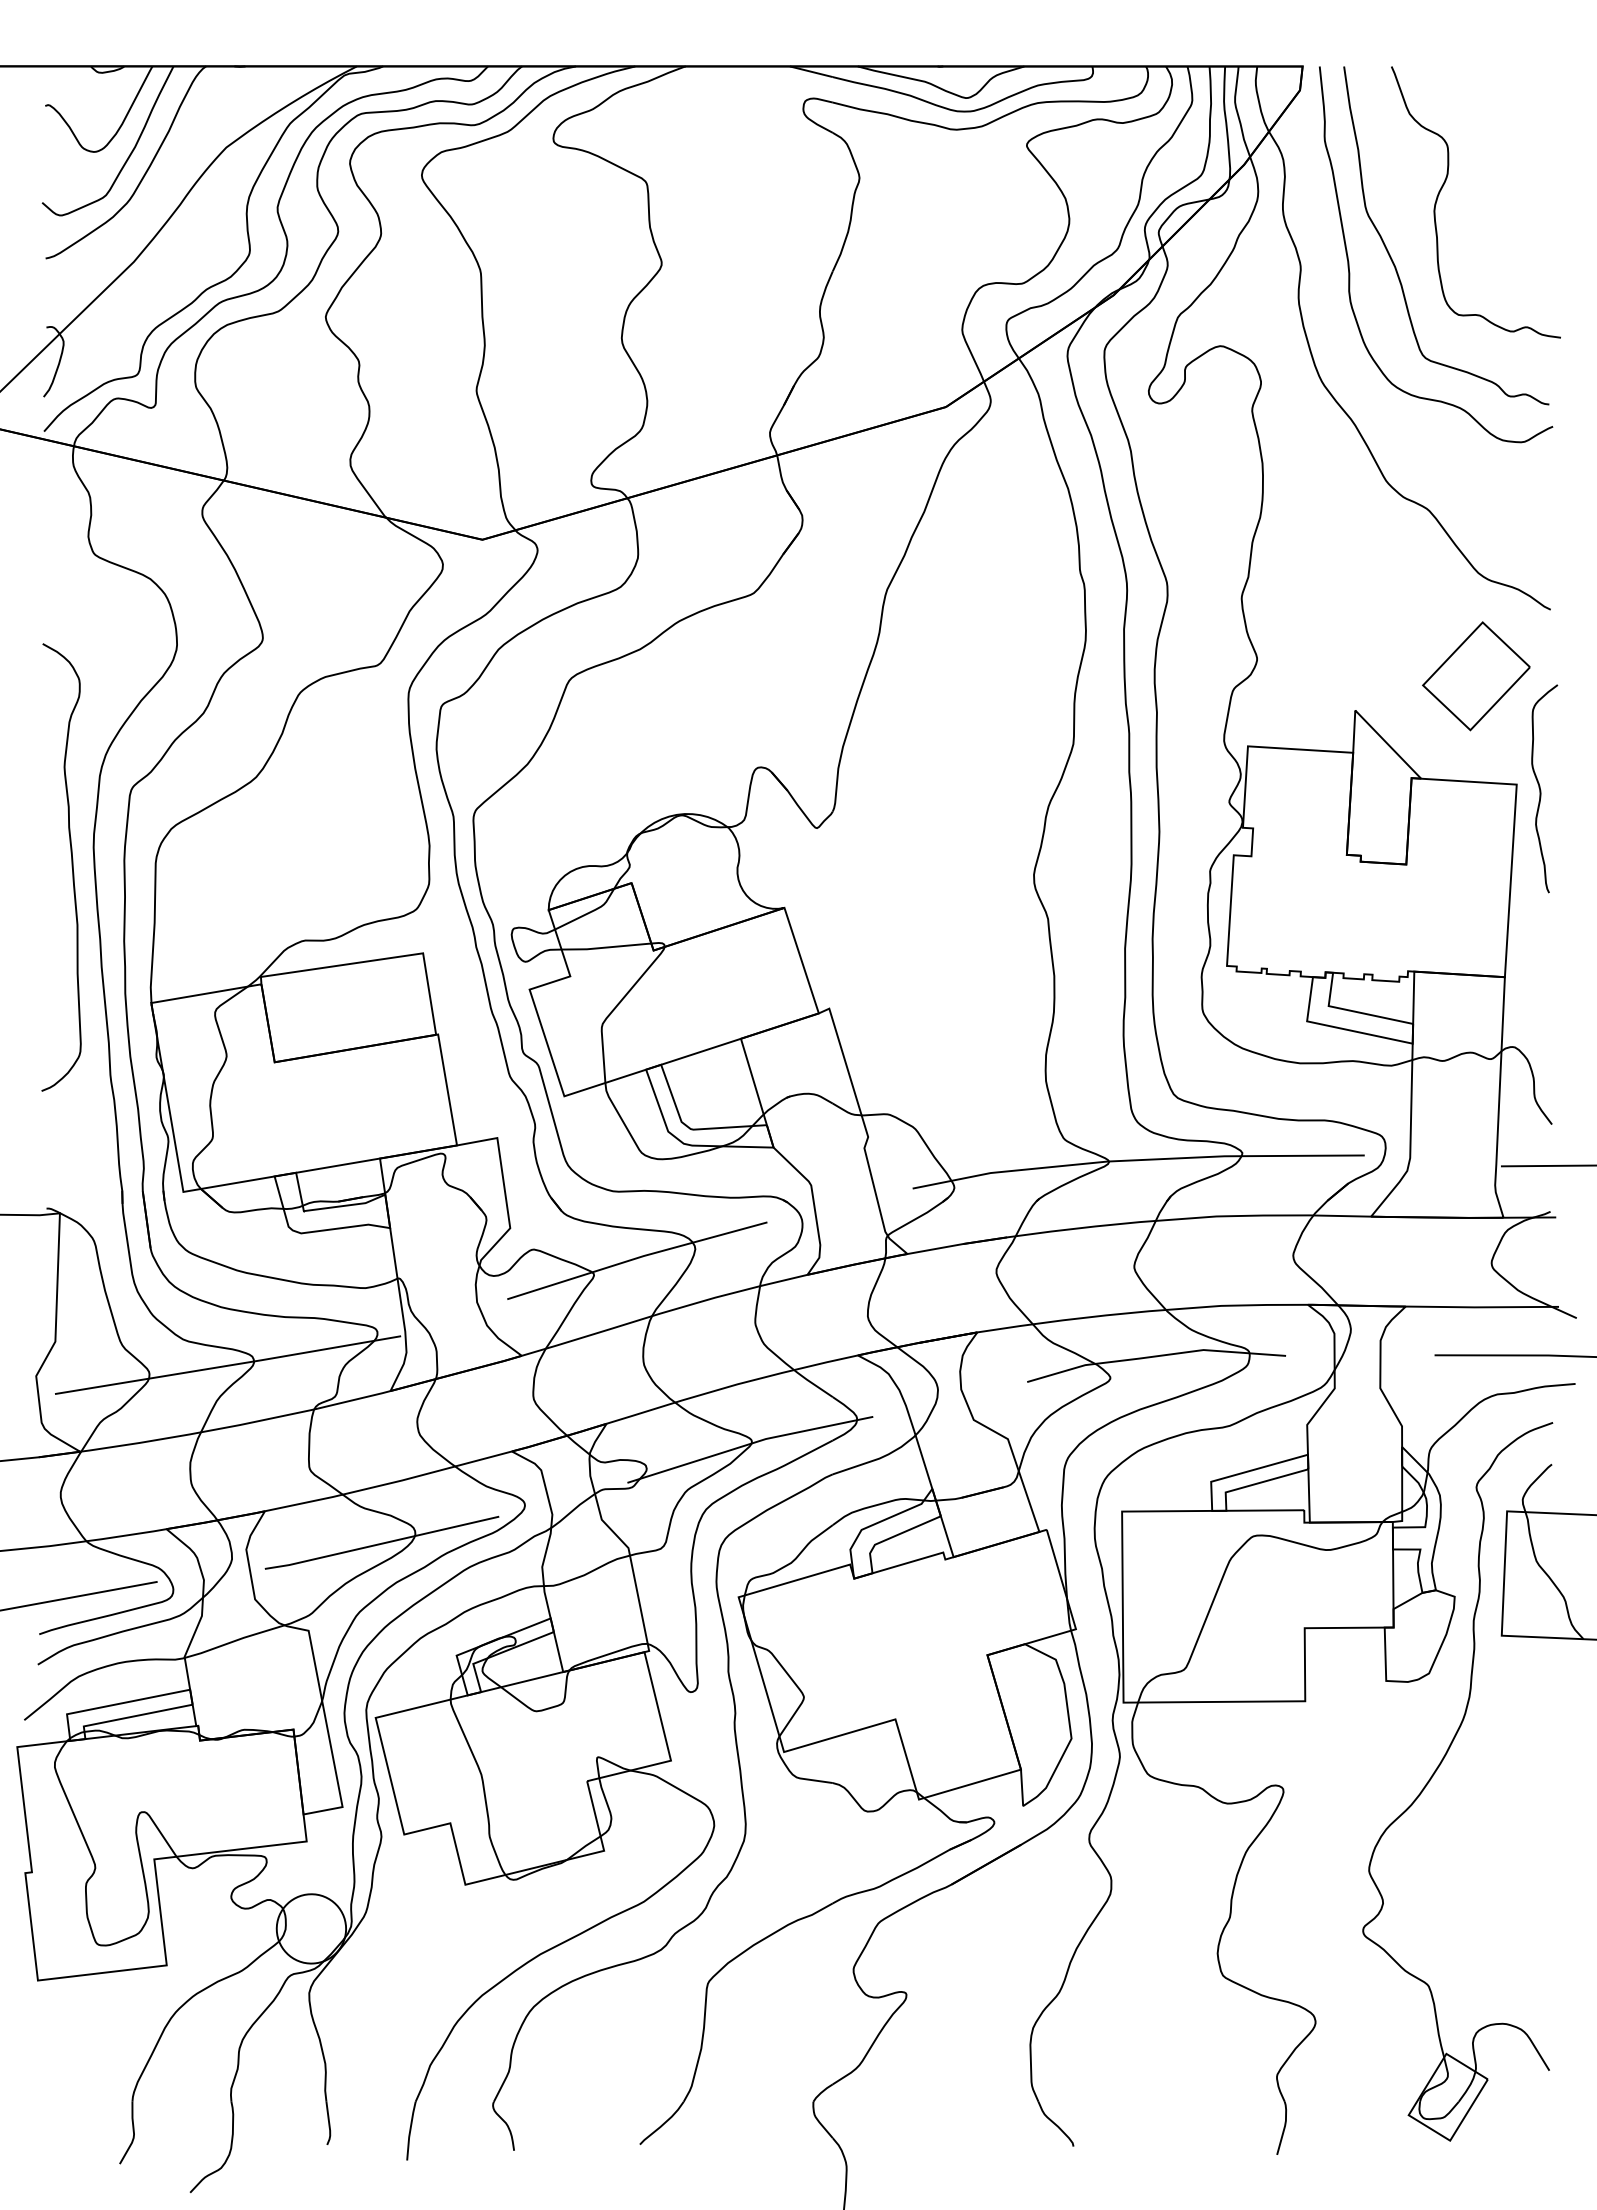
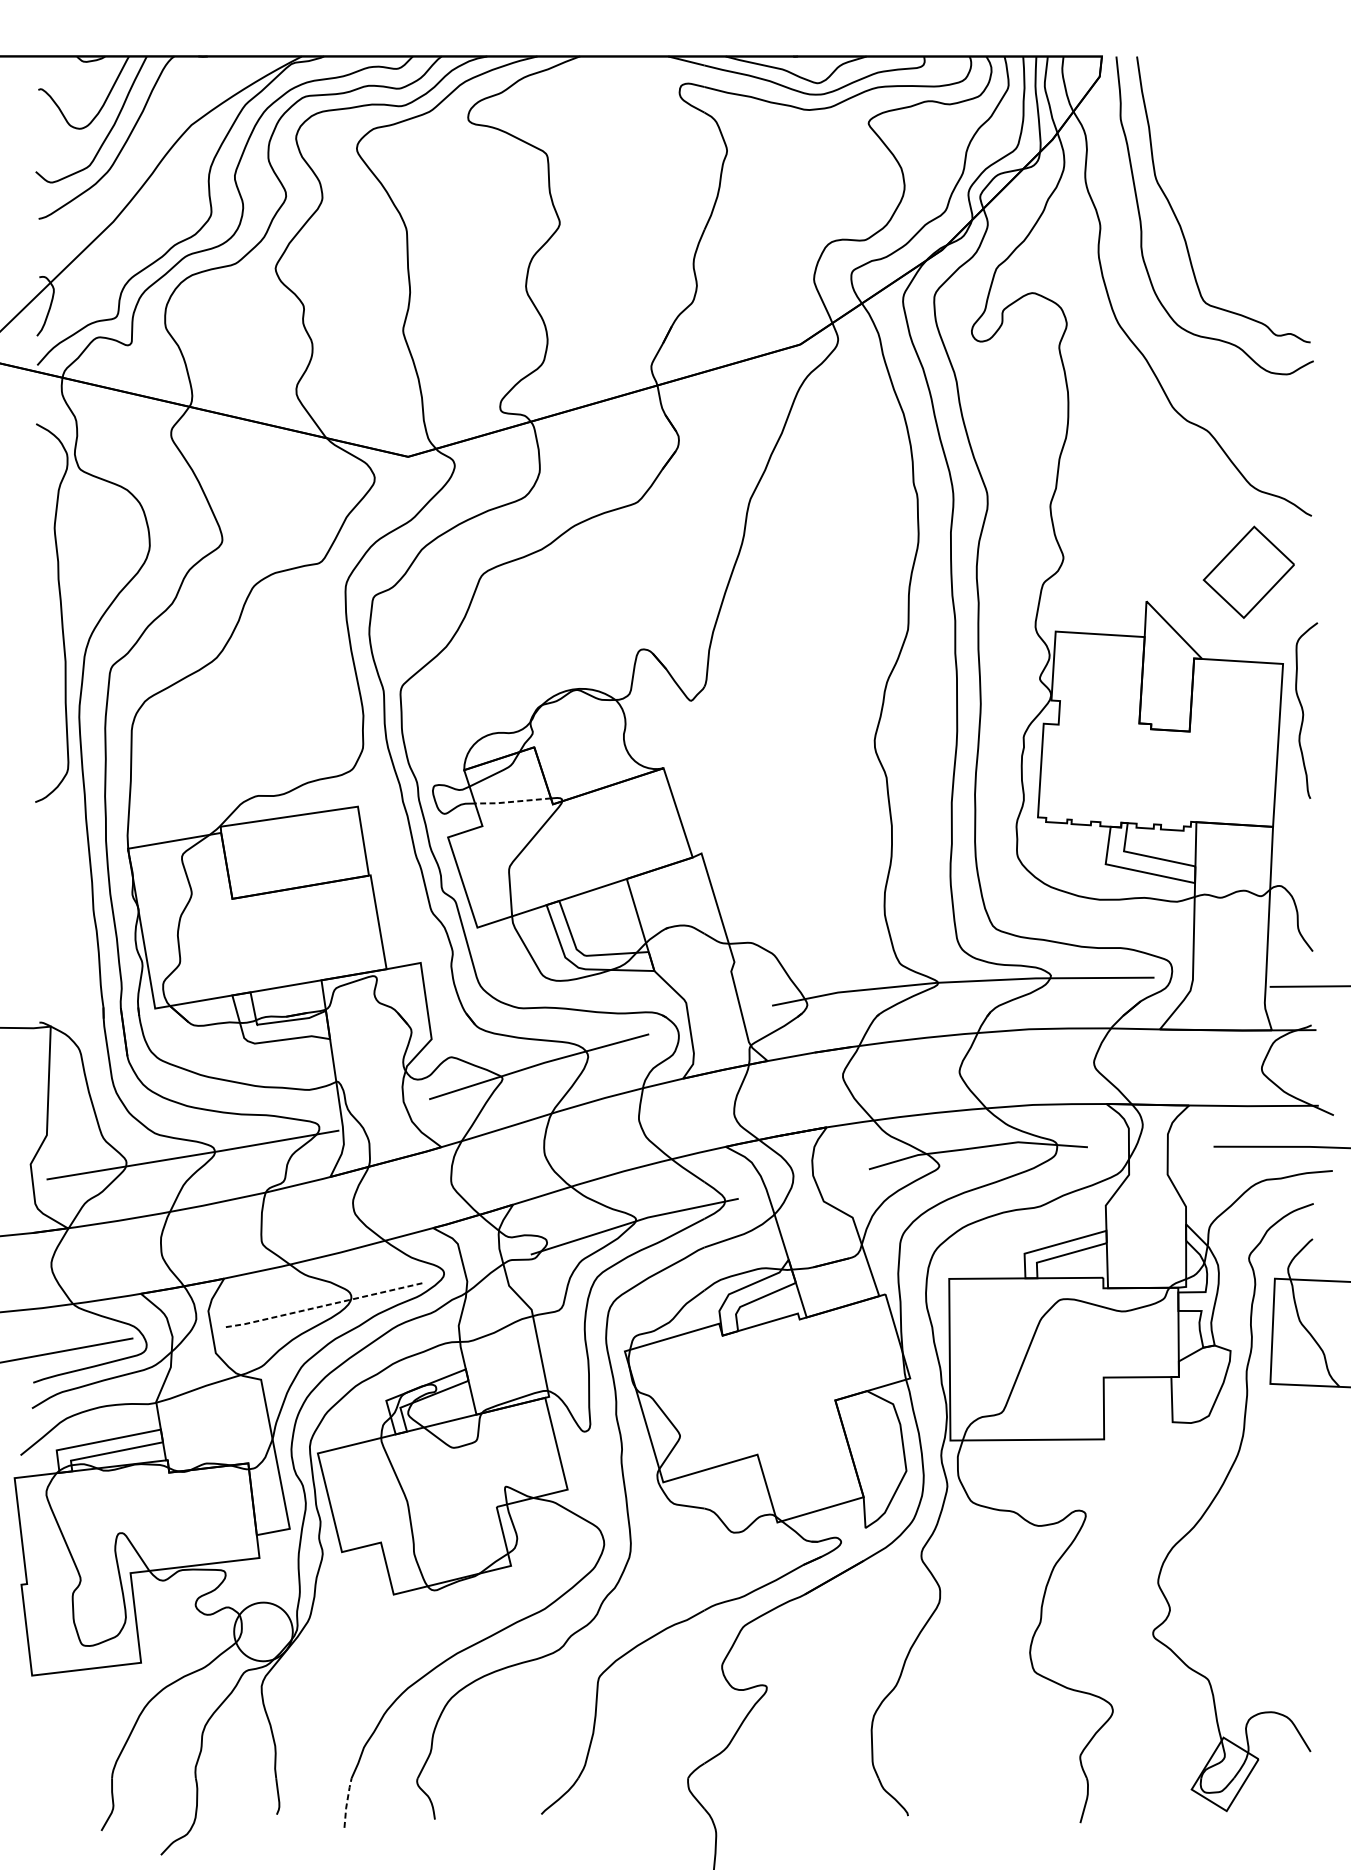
curve: (1445, 183) -> (1222, 155), removed
curve: (1541, 790) -> (1304, 712), moved
curve: (71, 867) -> (60, 613), moved
line: (605, 947) -> (512, 801), solid -> dashed
line: (381, 1543) -> (322, 1305), solid -> dashed
line: (410, 2130) -> (347, 1802), solid -> dashed

